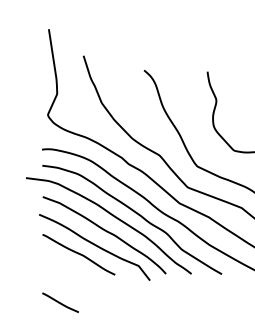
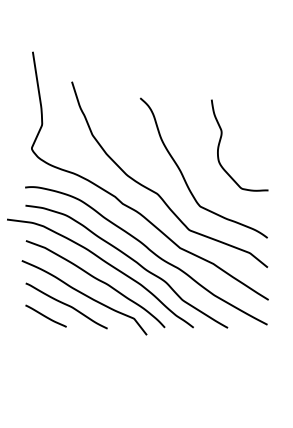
line: (60, 302) -> (45, 315), moved

